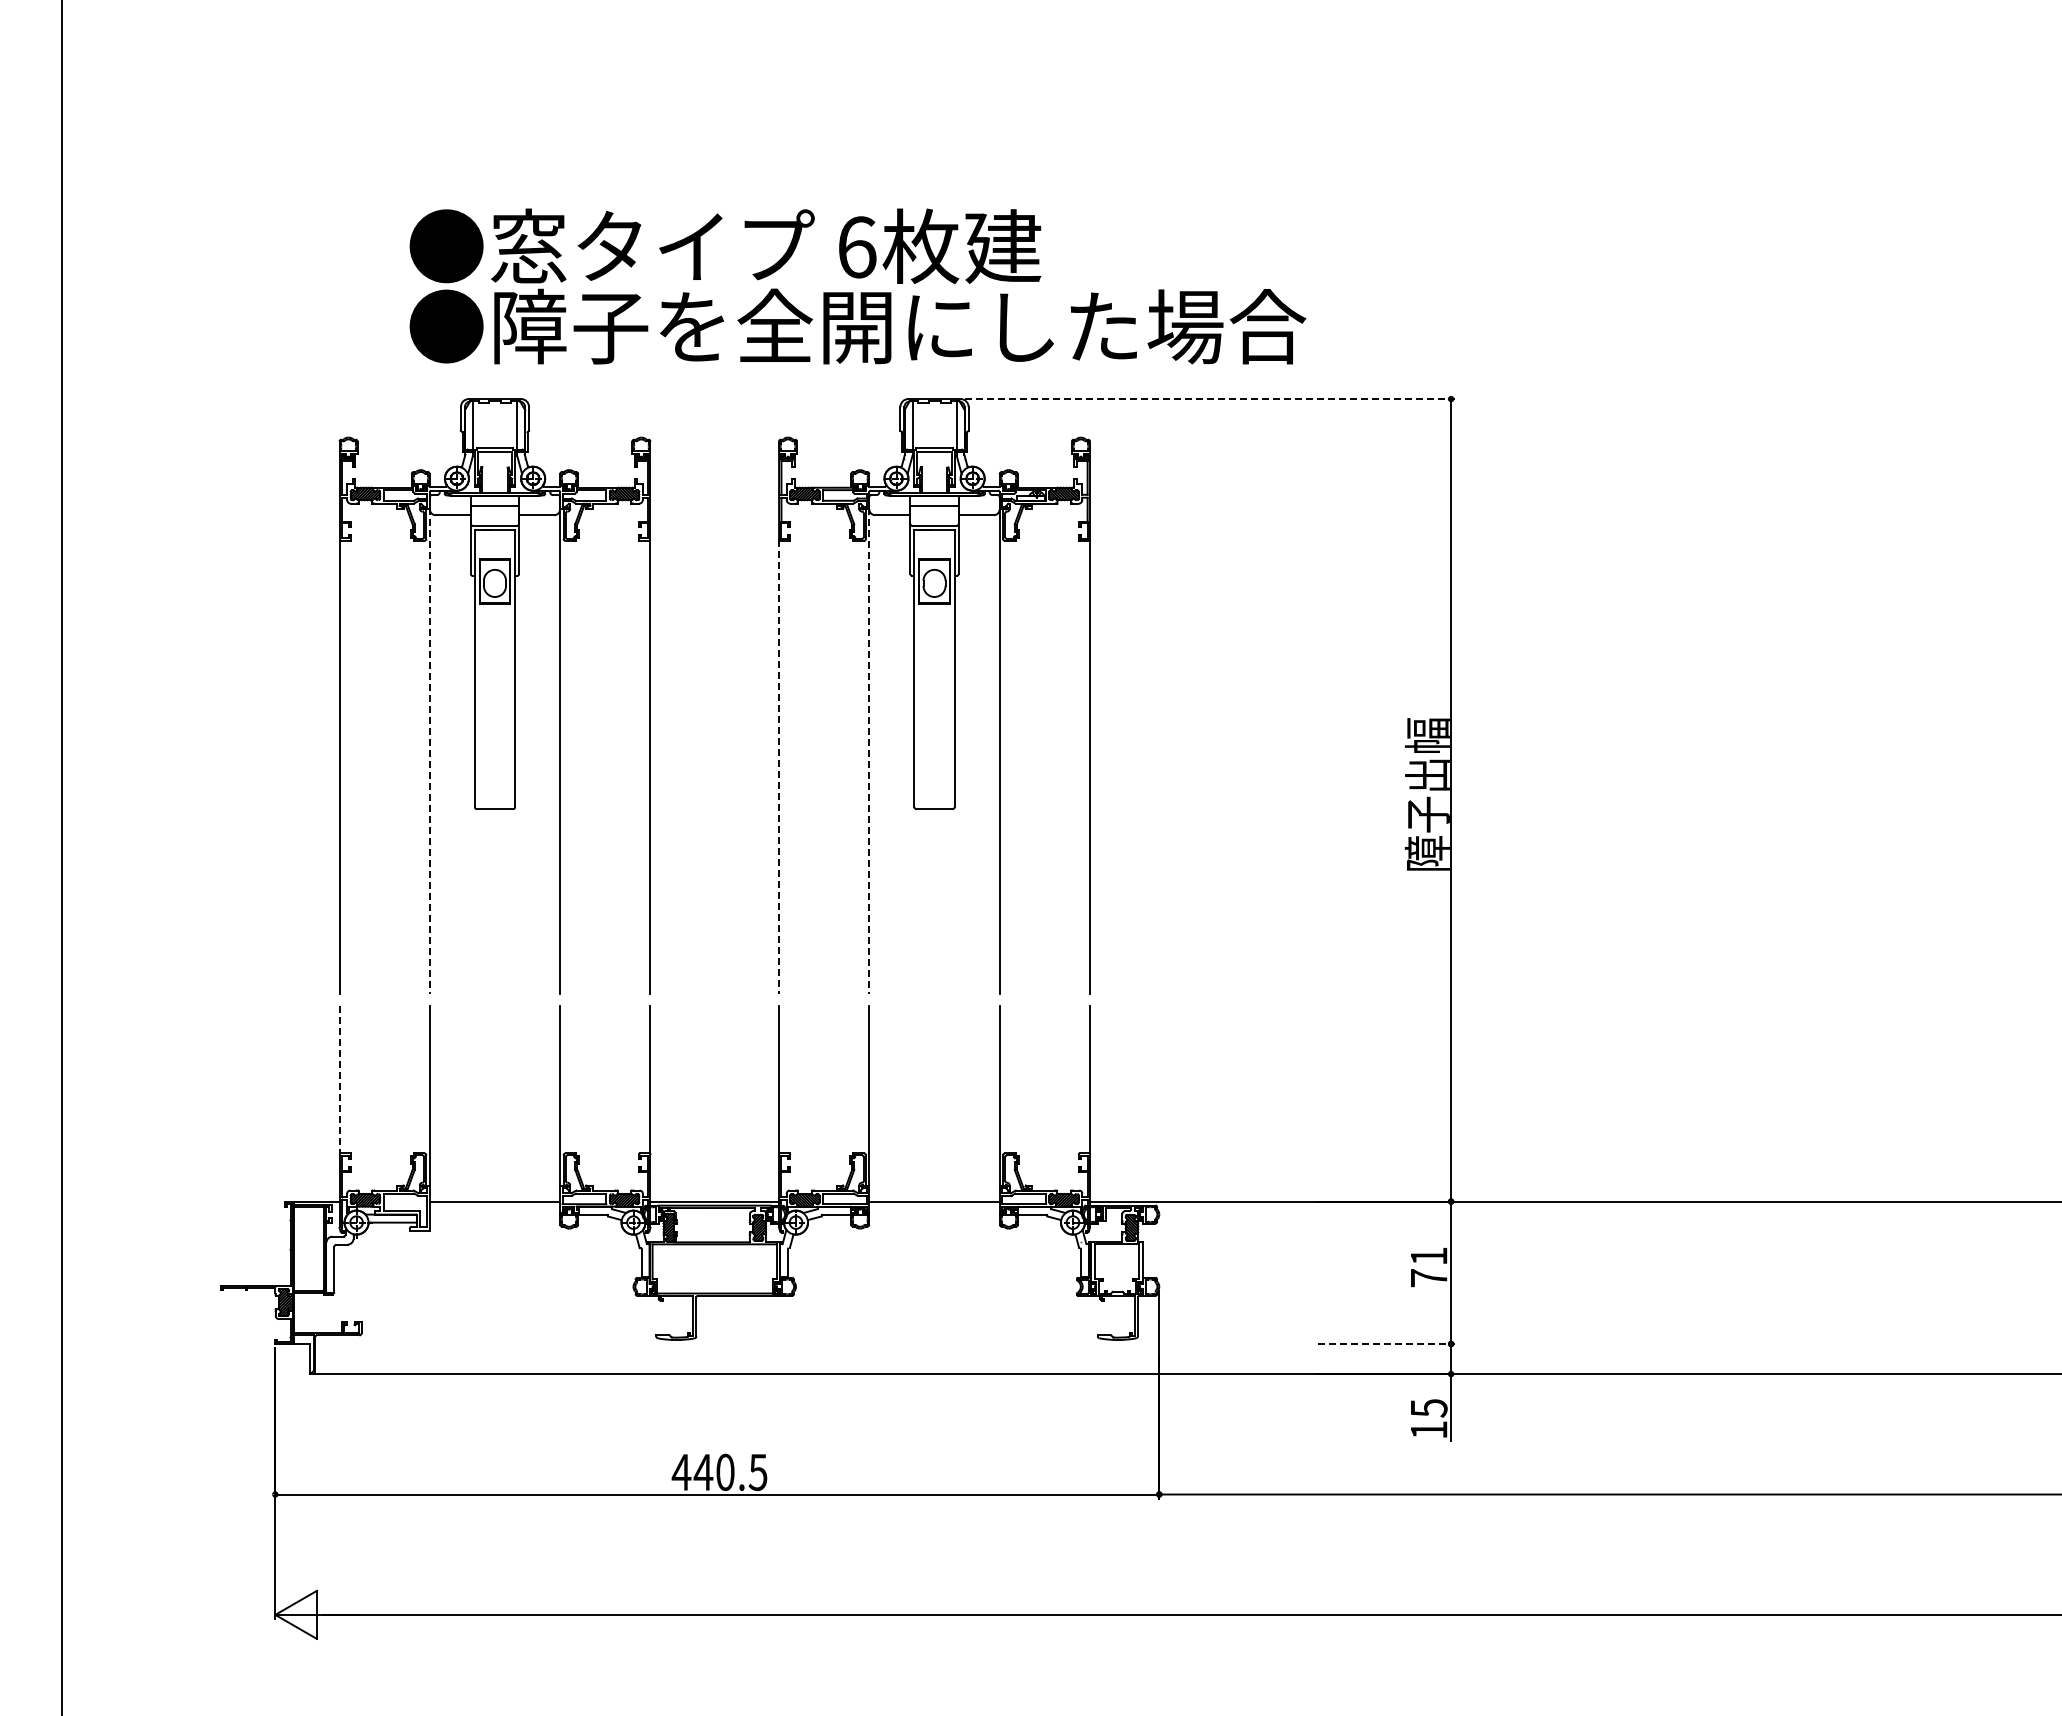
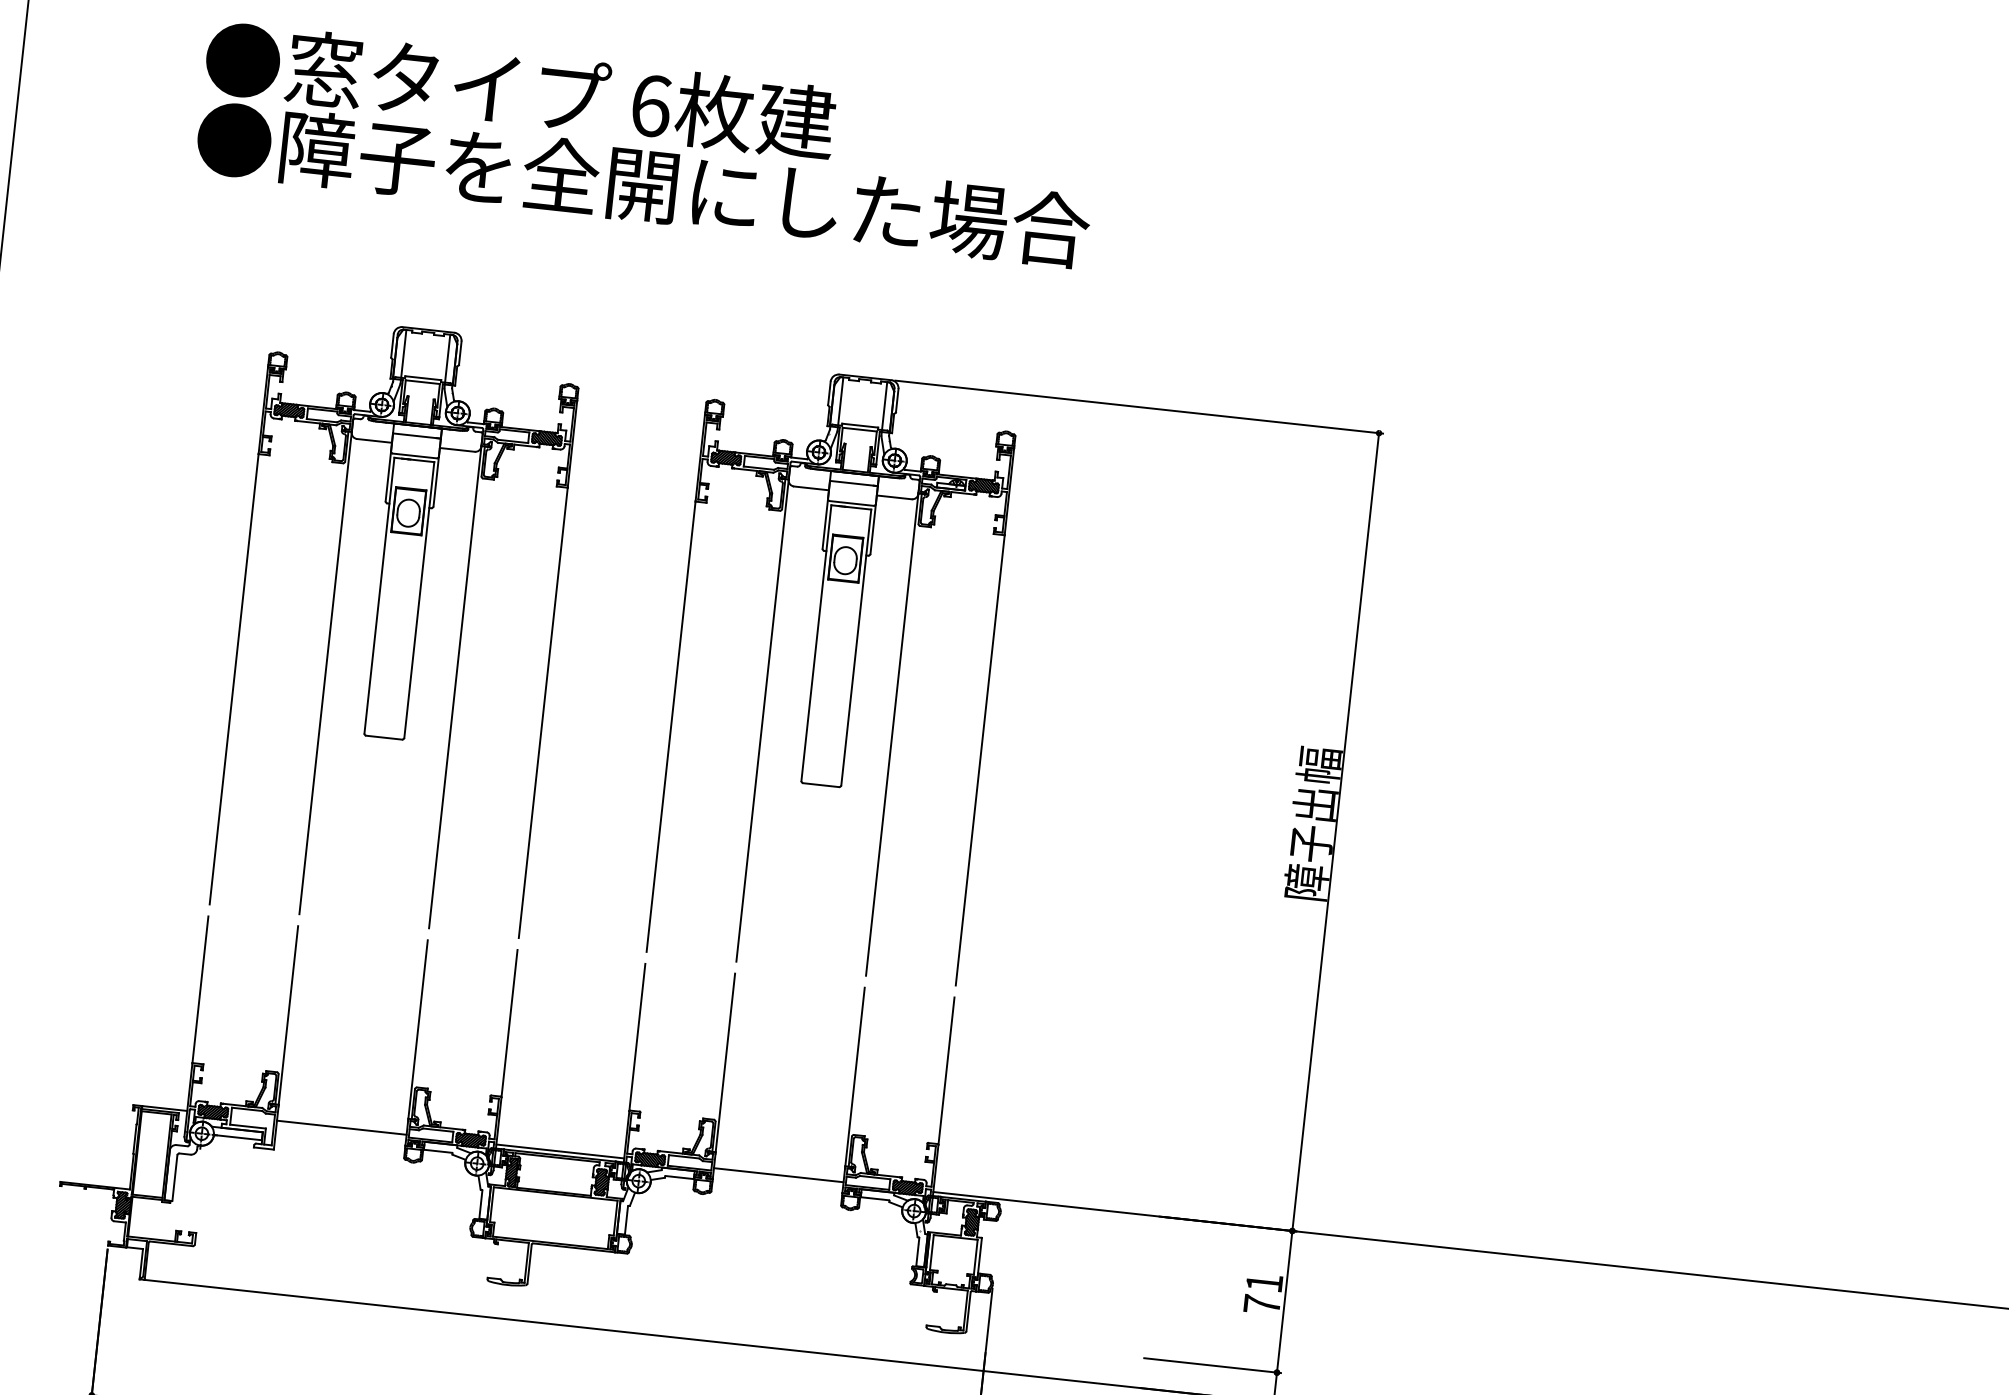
text: (857, 286) -> (647, 144), moved
line: (1210, 399) -> (1139, 407), dashed -> solid
line: (429, 751) -> (325, 673), dashed -> solid
line: (869, 751) -> (762, 720), dashed -> solid
line: (779, 767) -> (671, 726), dashed -> solid
line: (339, 1080) -> (200, 990), dashed -> solid
line: (1386, 1344) -> (1212, 1366), dashed -> solid

